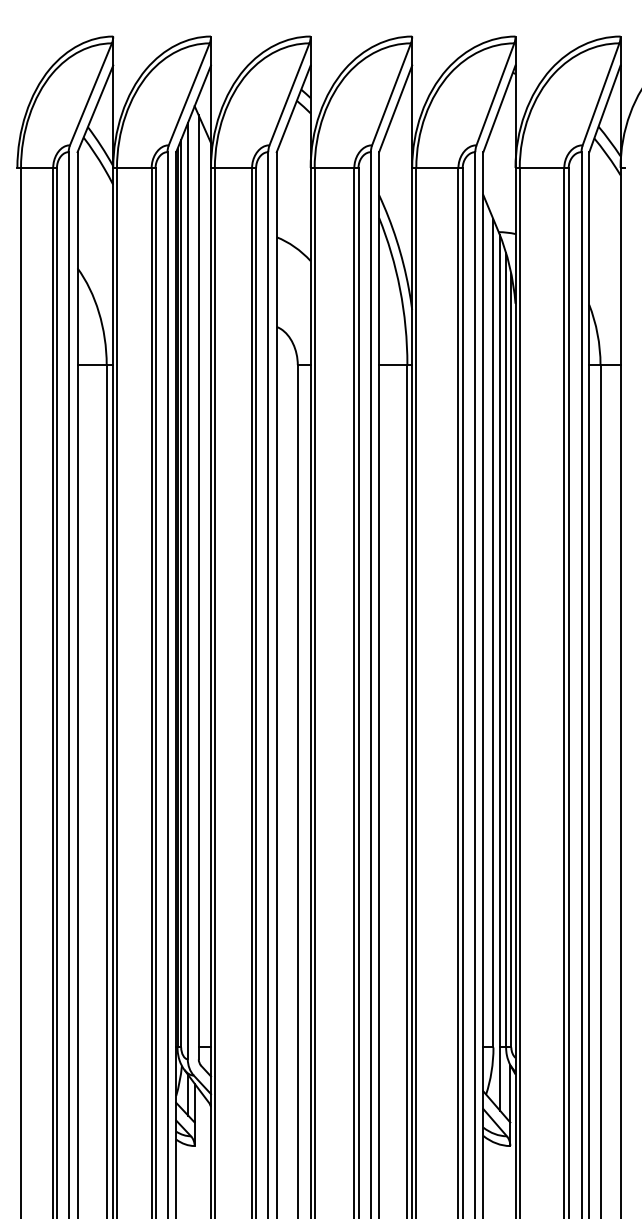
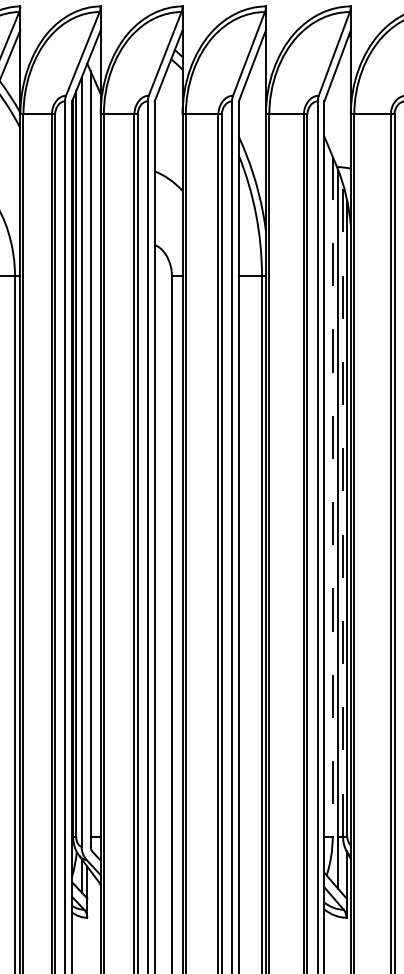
line: (493, 633) -> (332, 496), solid -> dashed
line: (506, 649) -> (343, 509), solid -> dashed

